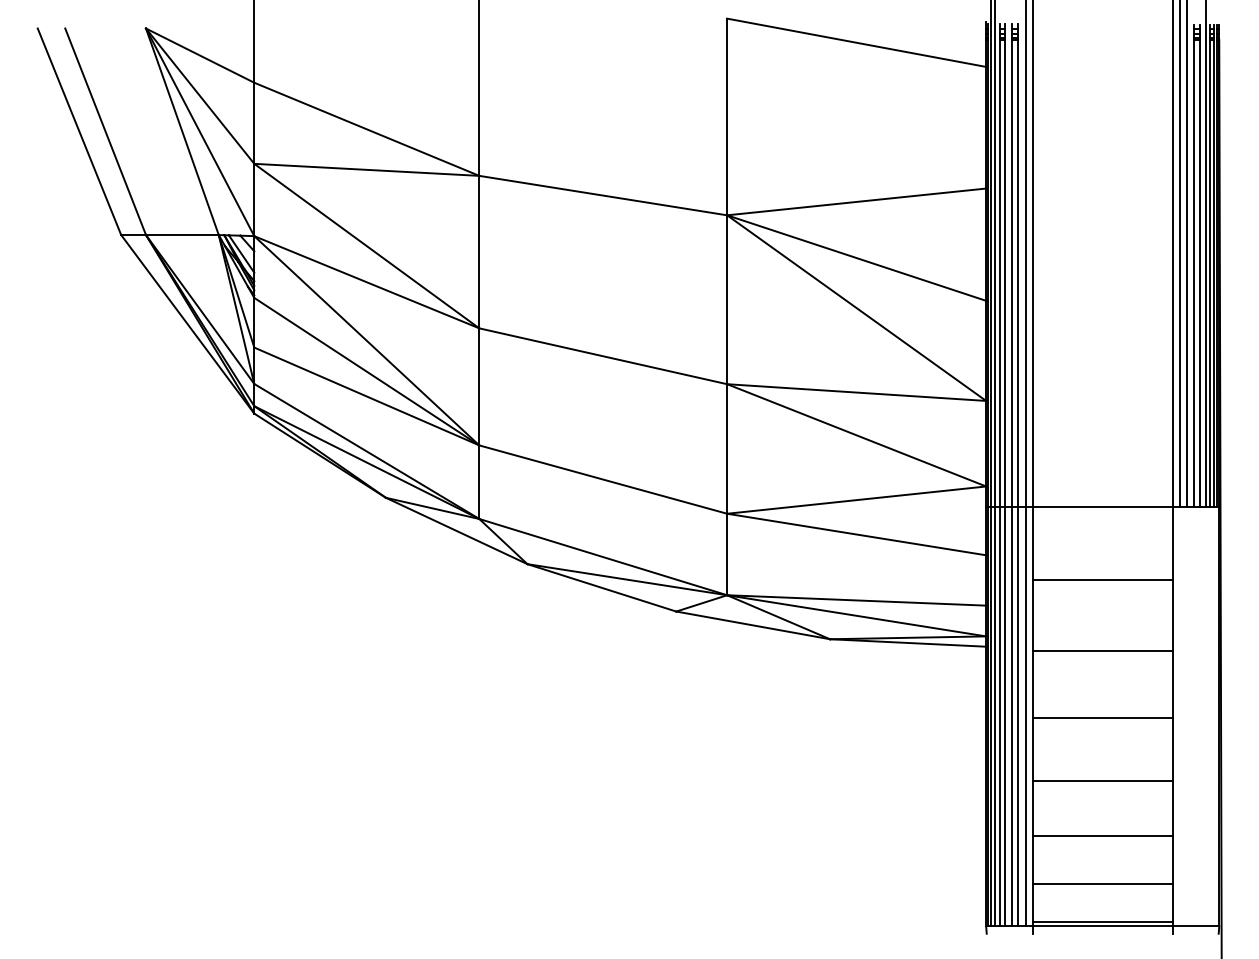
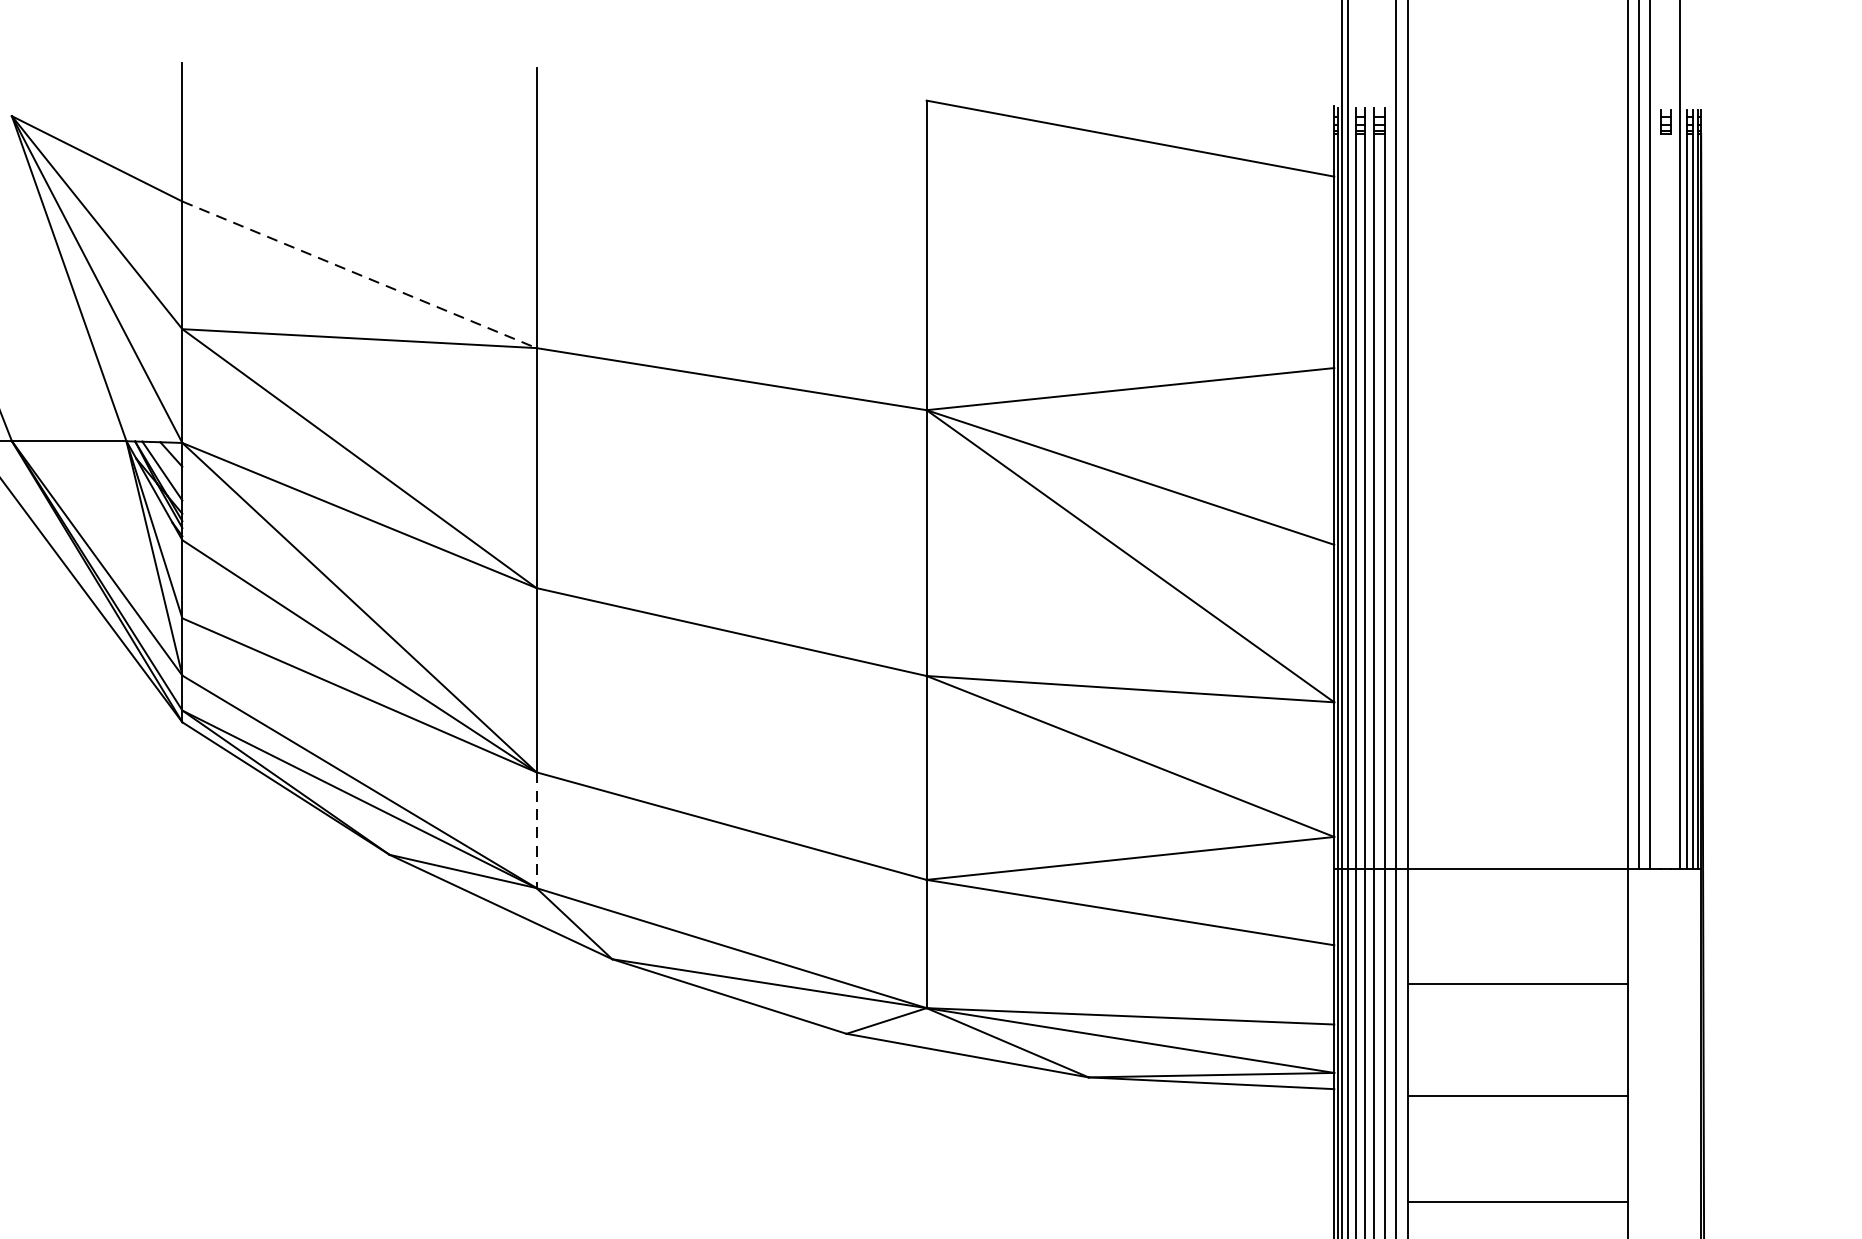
line: (366, 129) -> (358, 275), solid -> dashed
line: (1193, 272) -> (1660, 500), removed
line: (1200, 272) -> (1671, 500), removed
line: (479, 482) -> (536, 830), solid -> dashed

